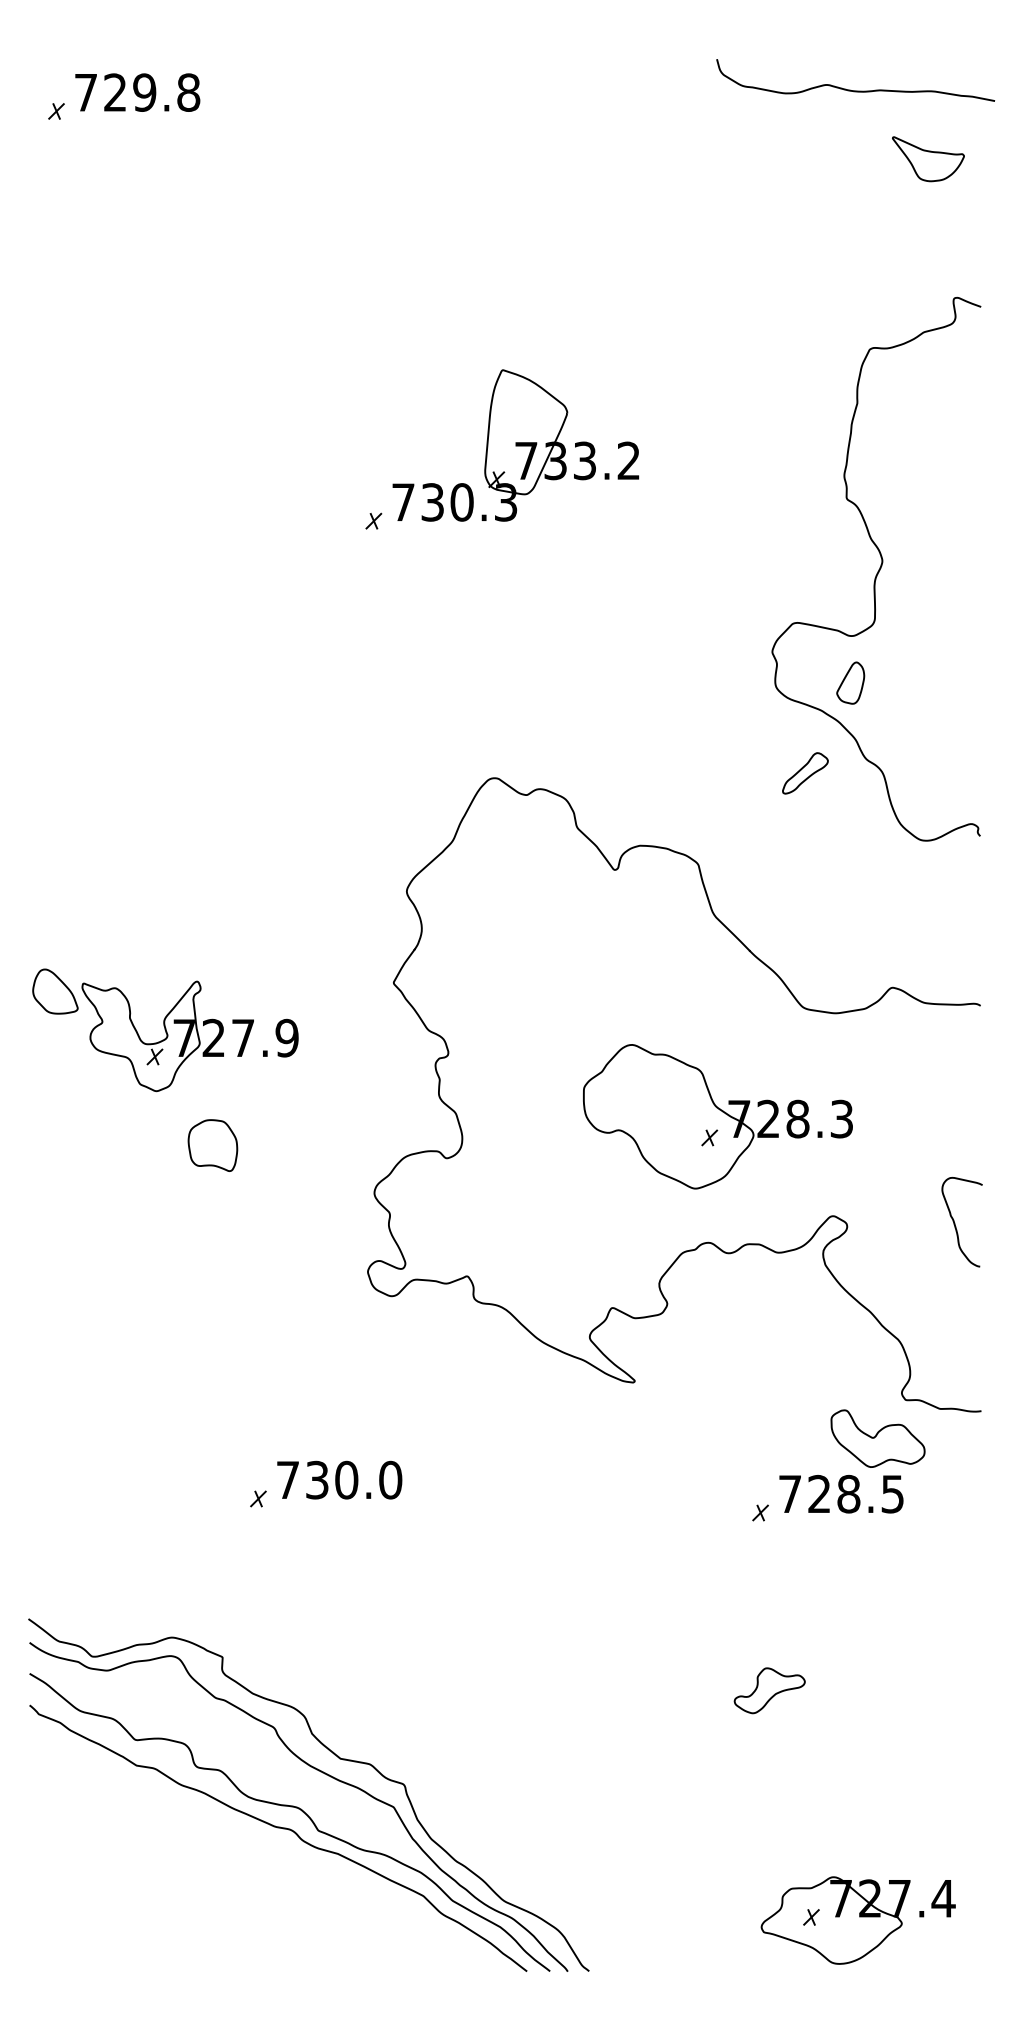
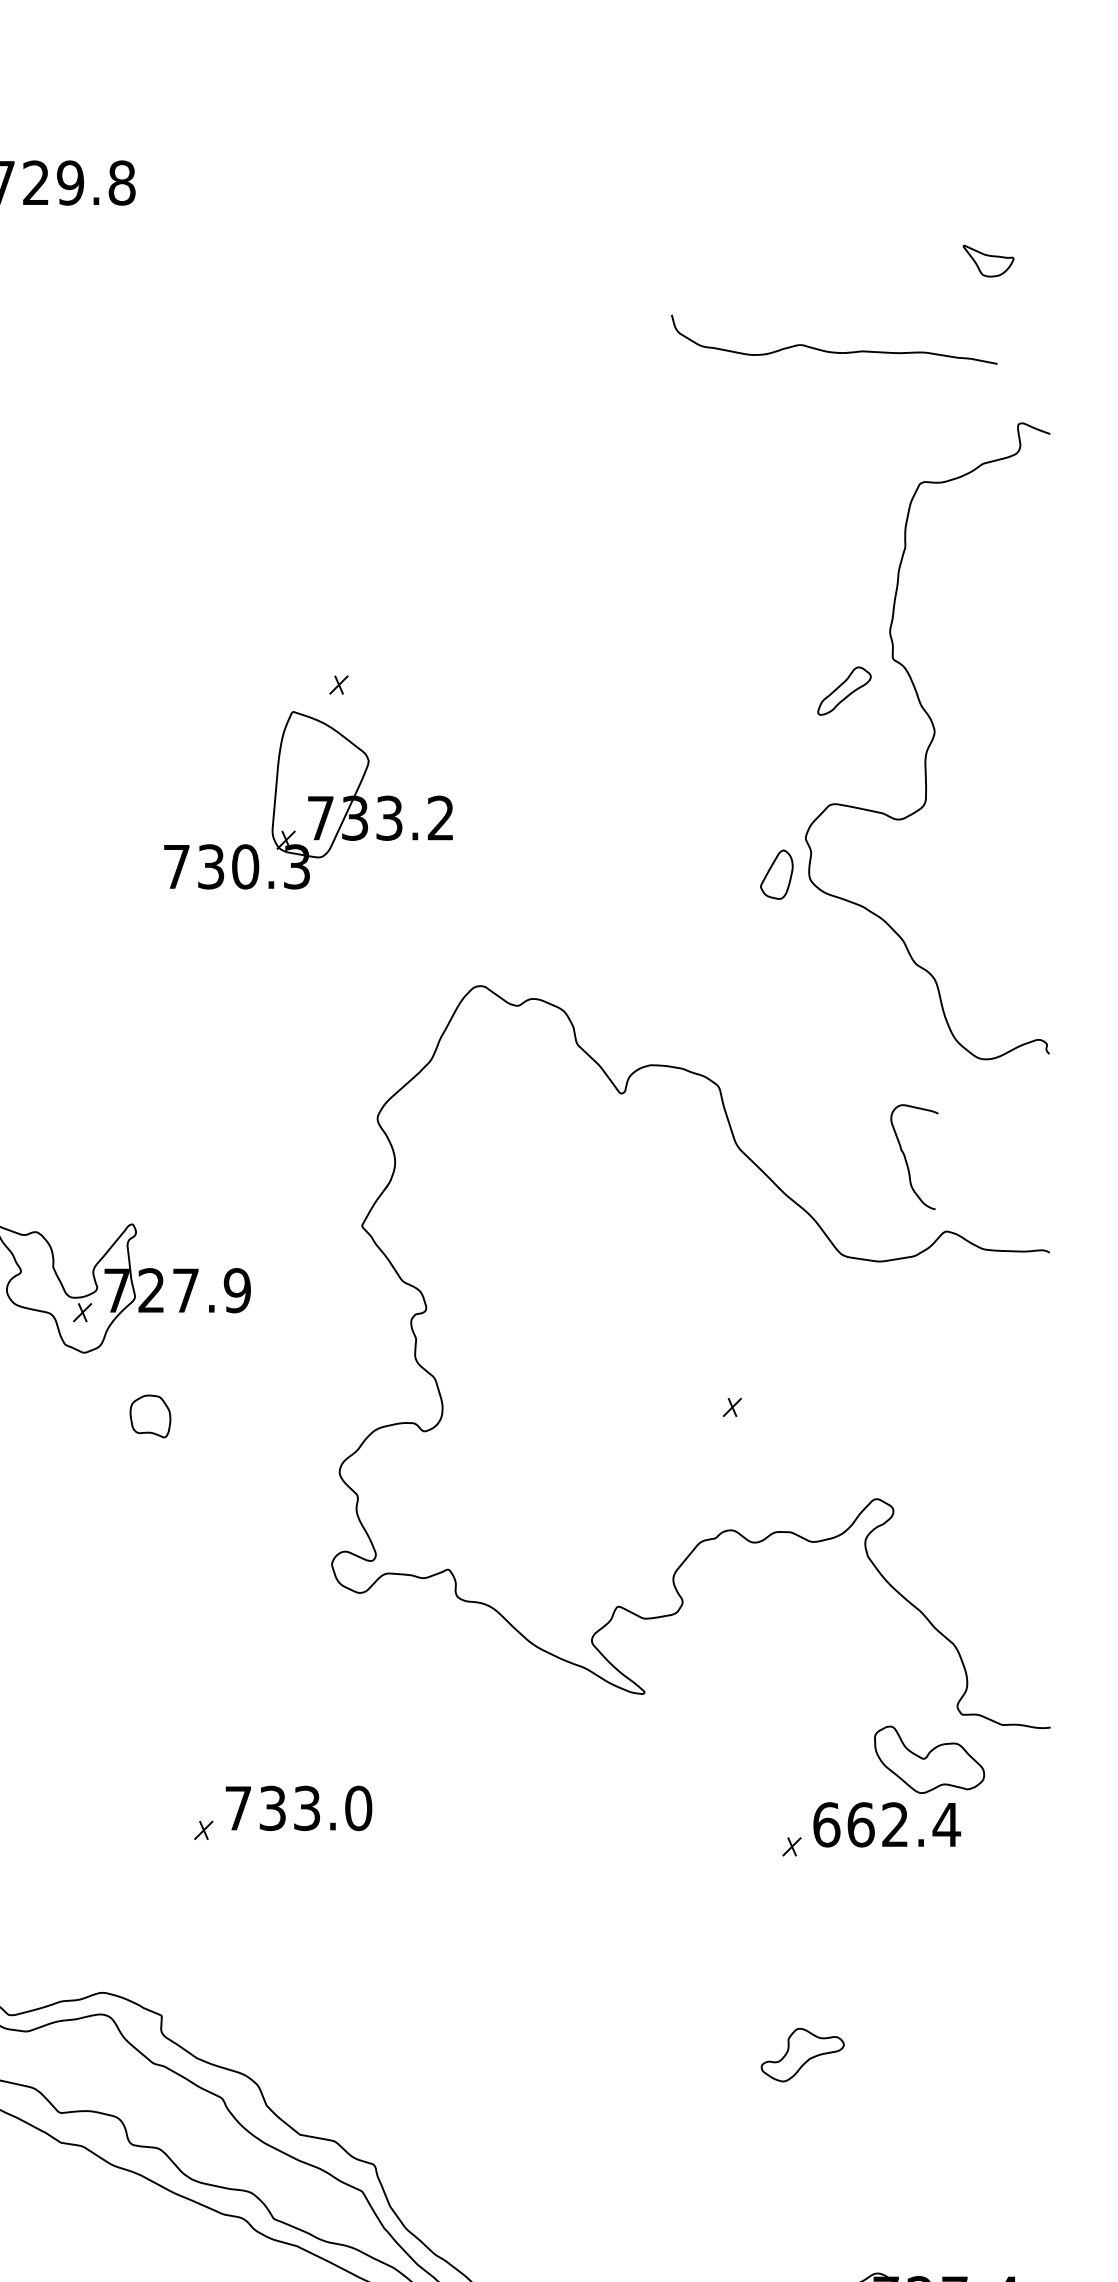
curve: (855, 90) -> (834, 351), moved
part: (928, 159) -> (988, 261), size x0.6
part: (515, 445) -> (308, 800), moved
part: (850, 682) -> (776, 874), moved
part: (805, 773) -> (844, 691), moved
part: (717, 1116) -> (741, 1382), removed
part: (212, 1145) -> (149, 1416), size x0.7
curve: (955, 1223) -> (906, 1158), moved
text: (346, 1479) -> (306, 1807), 730.0 -> 733.0
text: (841, 1493) -> (886, 1824), 728.5 -> 662.4

